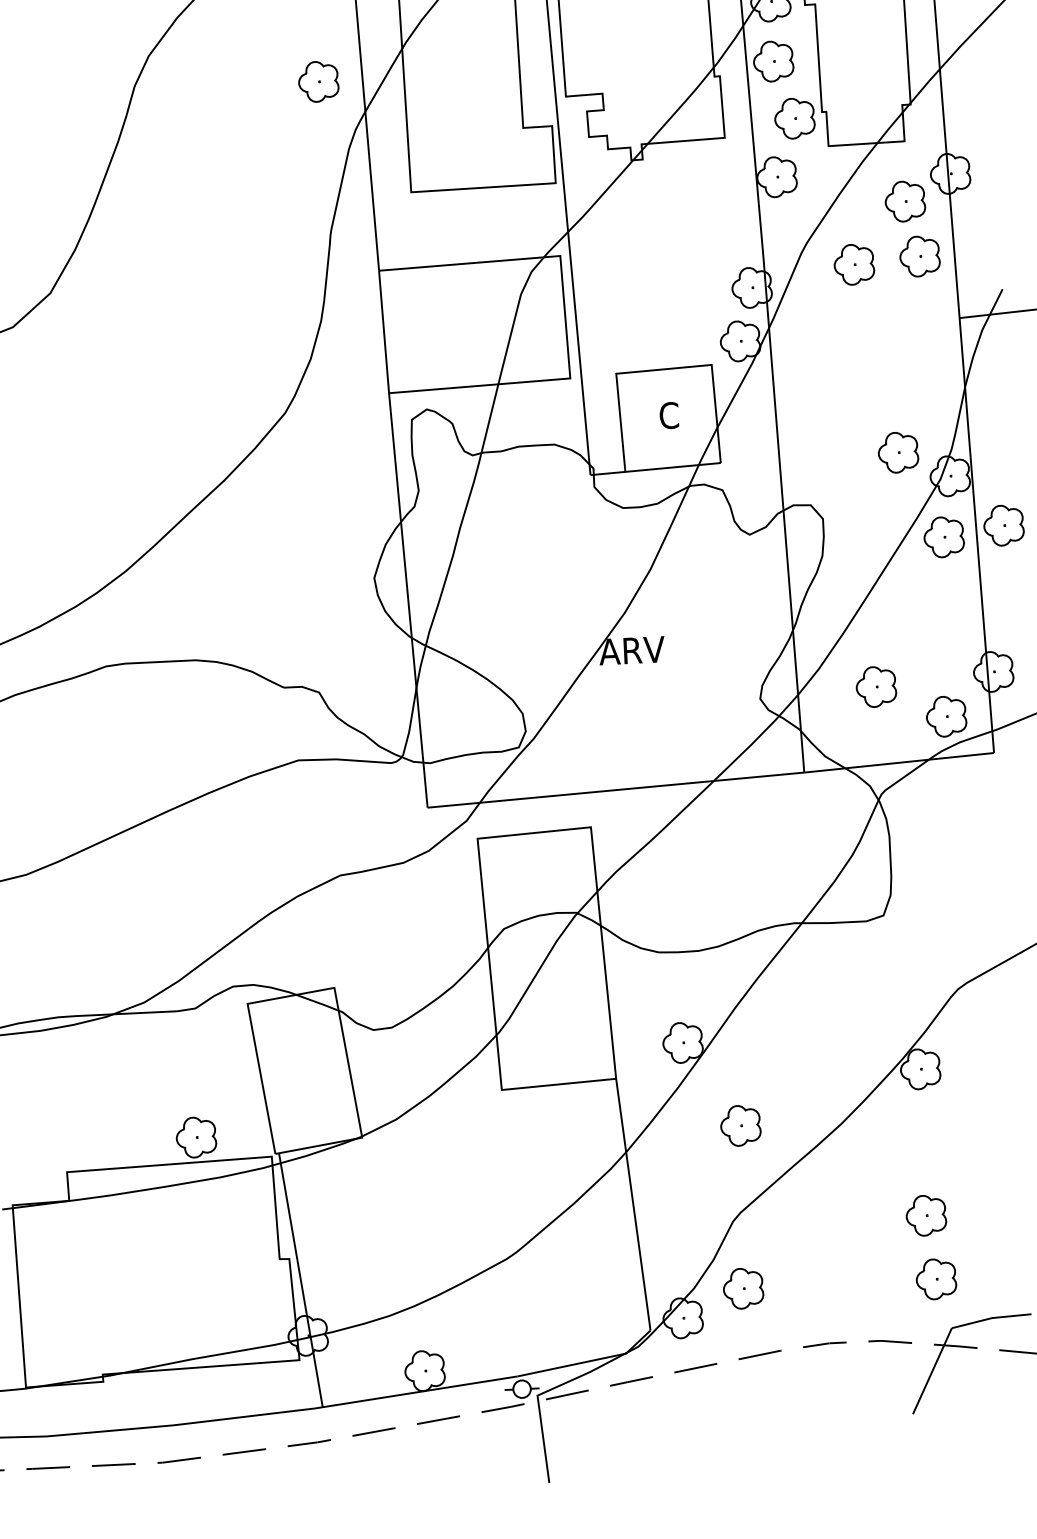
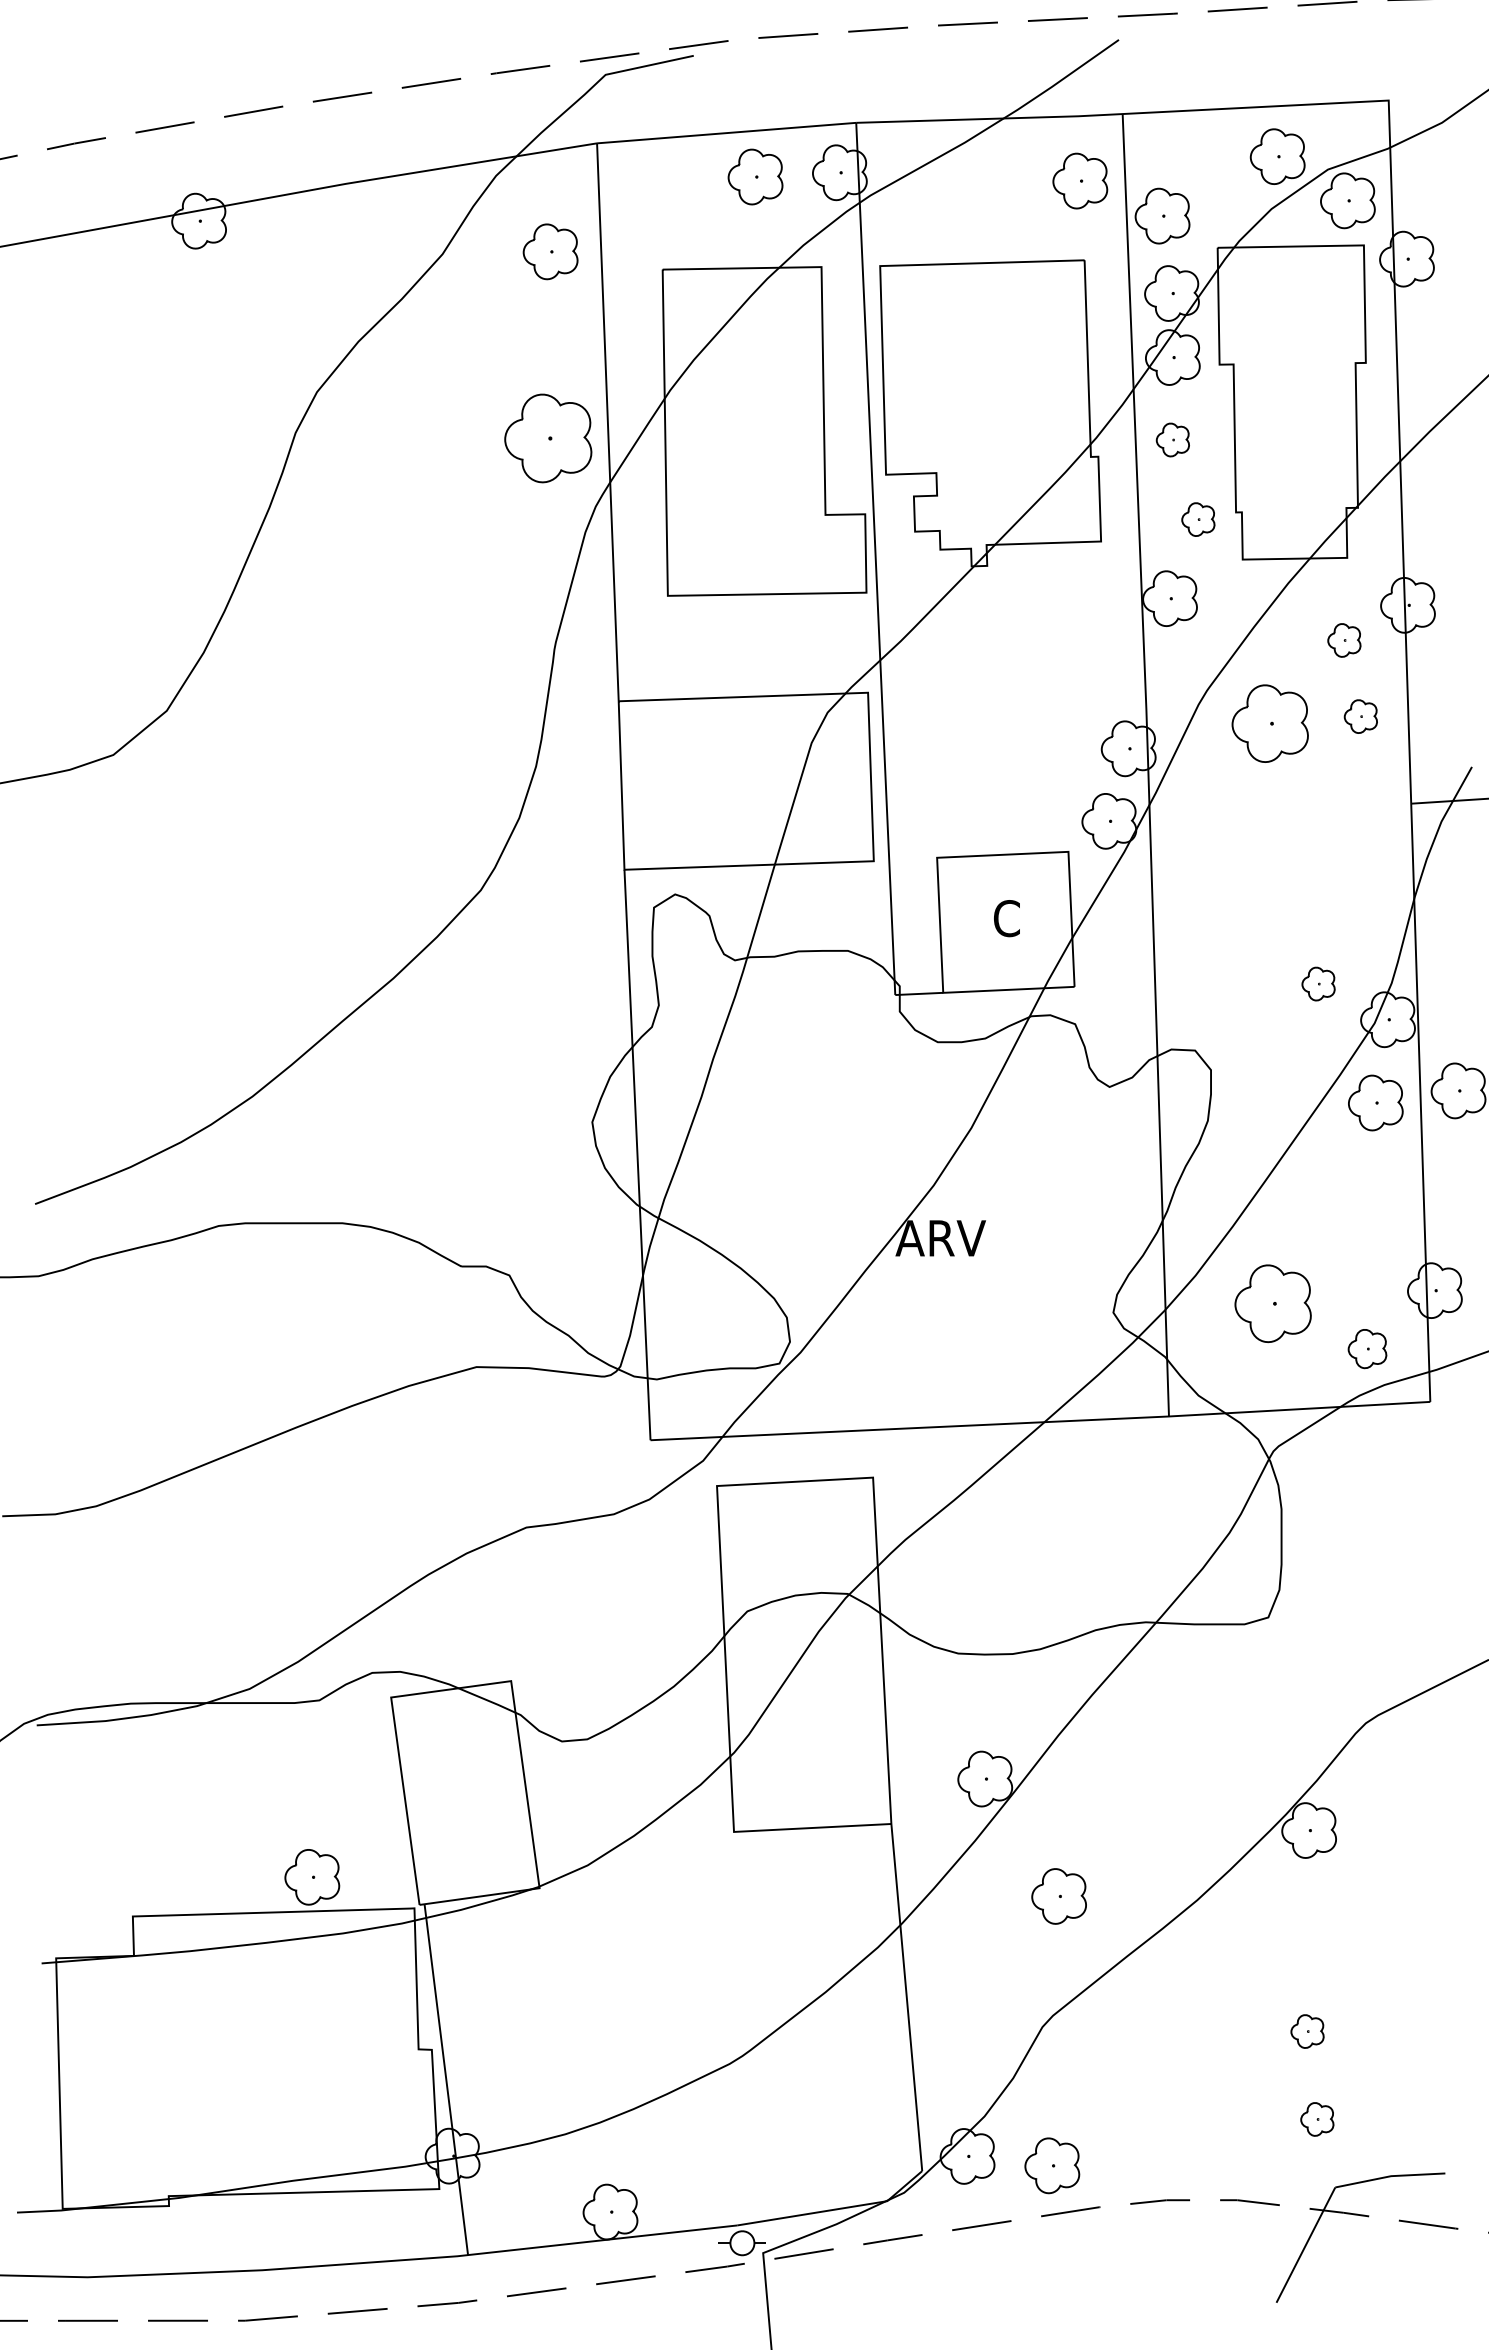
part: (773, 61) -> (1172, 439), size x0.6
part: (318, 81) -> (547, 438), size x1.6
part: (794, 118) -> (1198, 519), size x0.6
part: (905, 201) -> (1344, 640), size x0.6
part: (919, 256) -> (1360, 716), size x0.6
part: (854, 264) -> (1270, 723), size x1.4
part: (898, 452) -> (1318, 983), size x0.6
part: (876, 686) -> (1273, 1303), size x1.4
part: (946, 716) -> (1367, 1348), size x0.7
part: (926, 1215) -> (1307, 2031), size x0.6
part: (936, 1279) -> (1317, 2119), size x0.6
part: (743, 1288) -> (1052, 2165), moved

